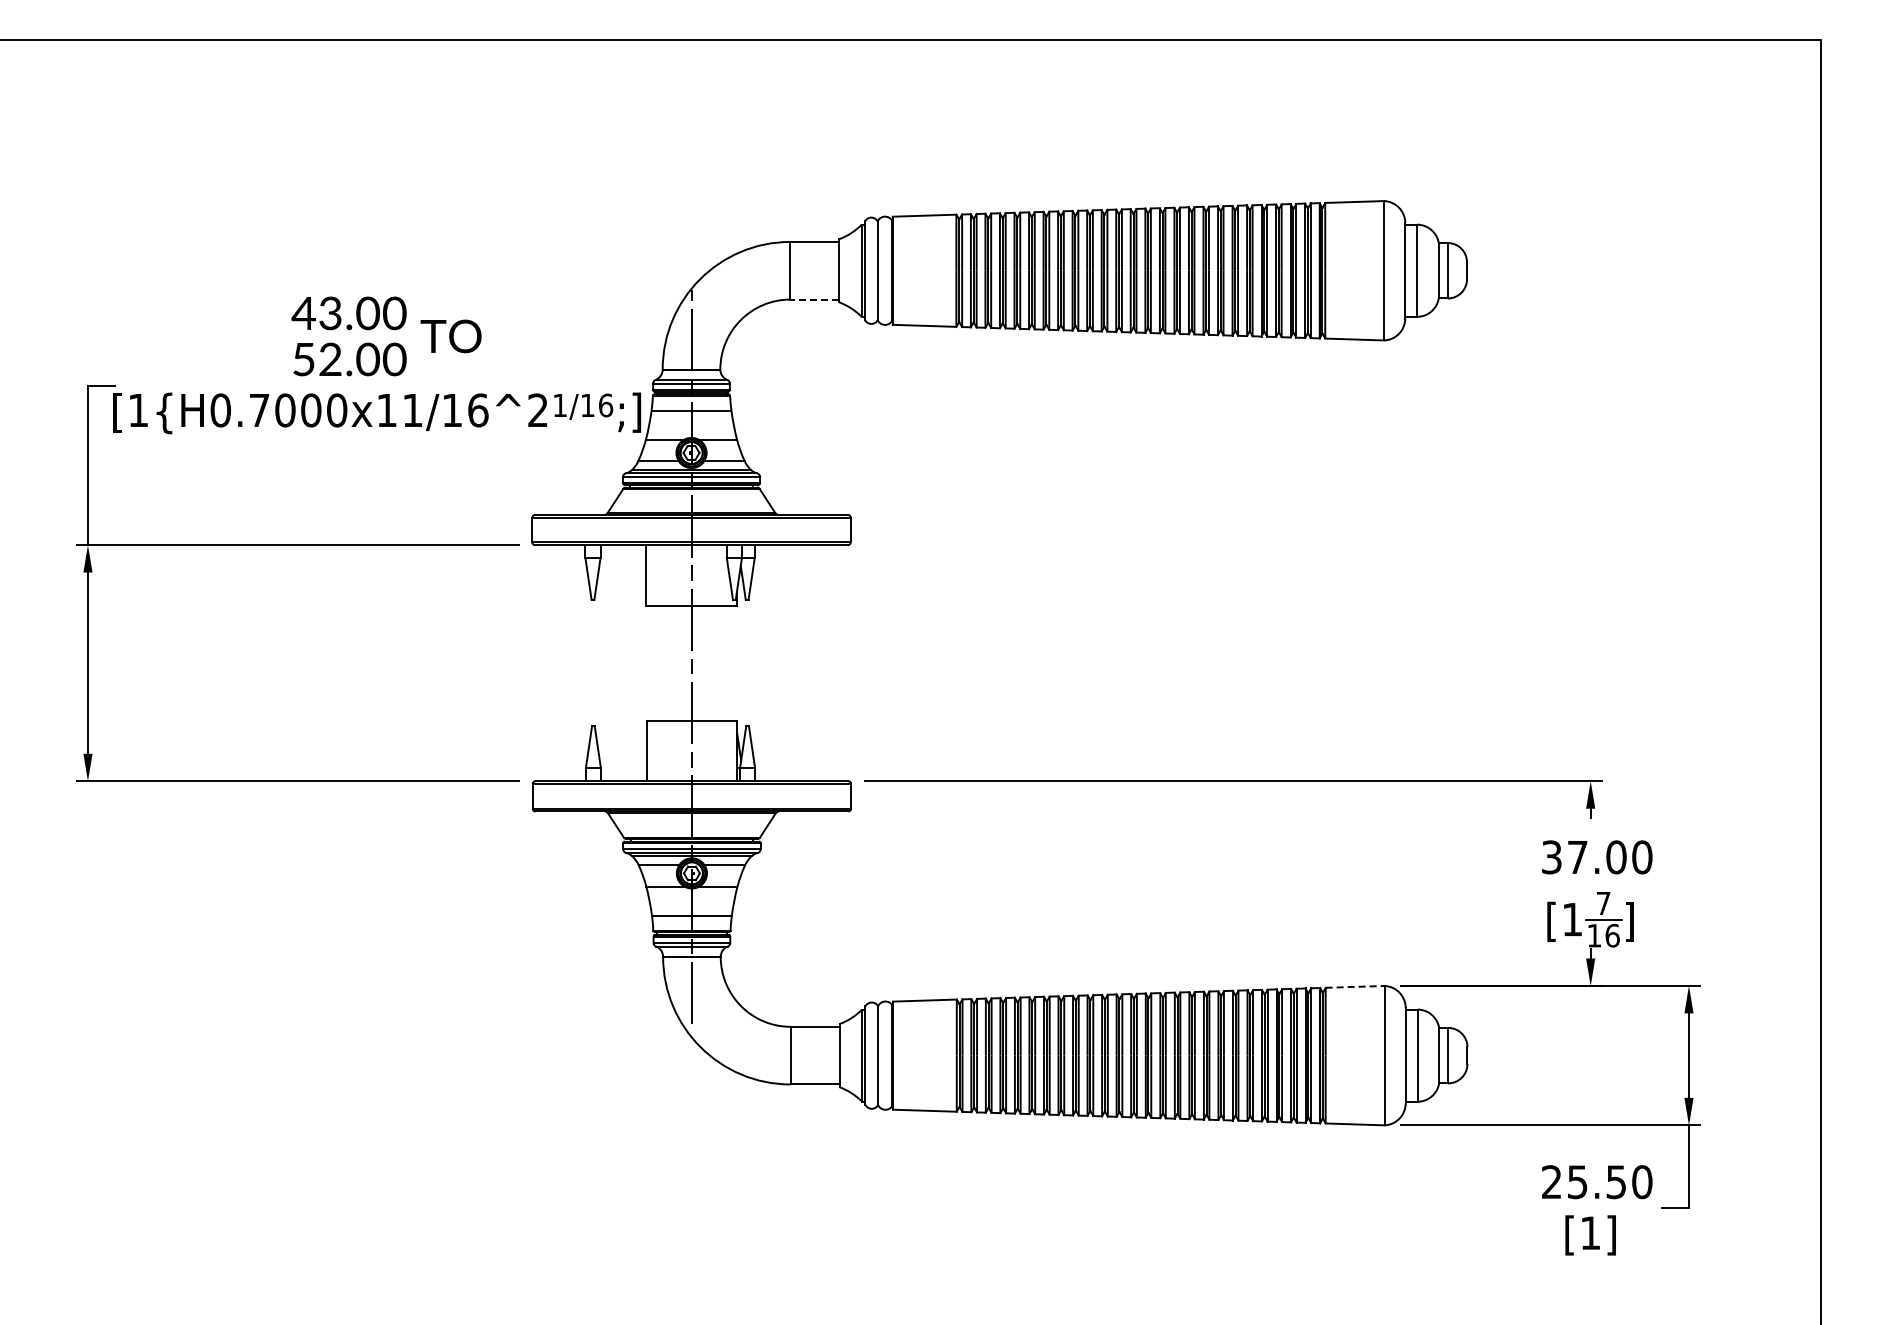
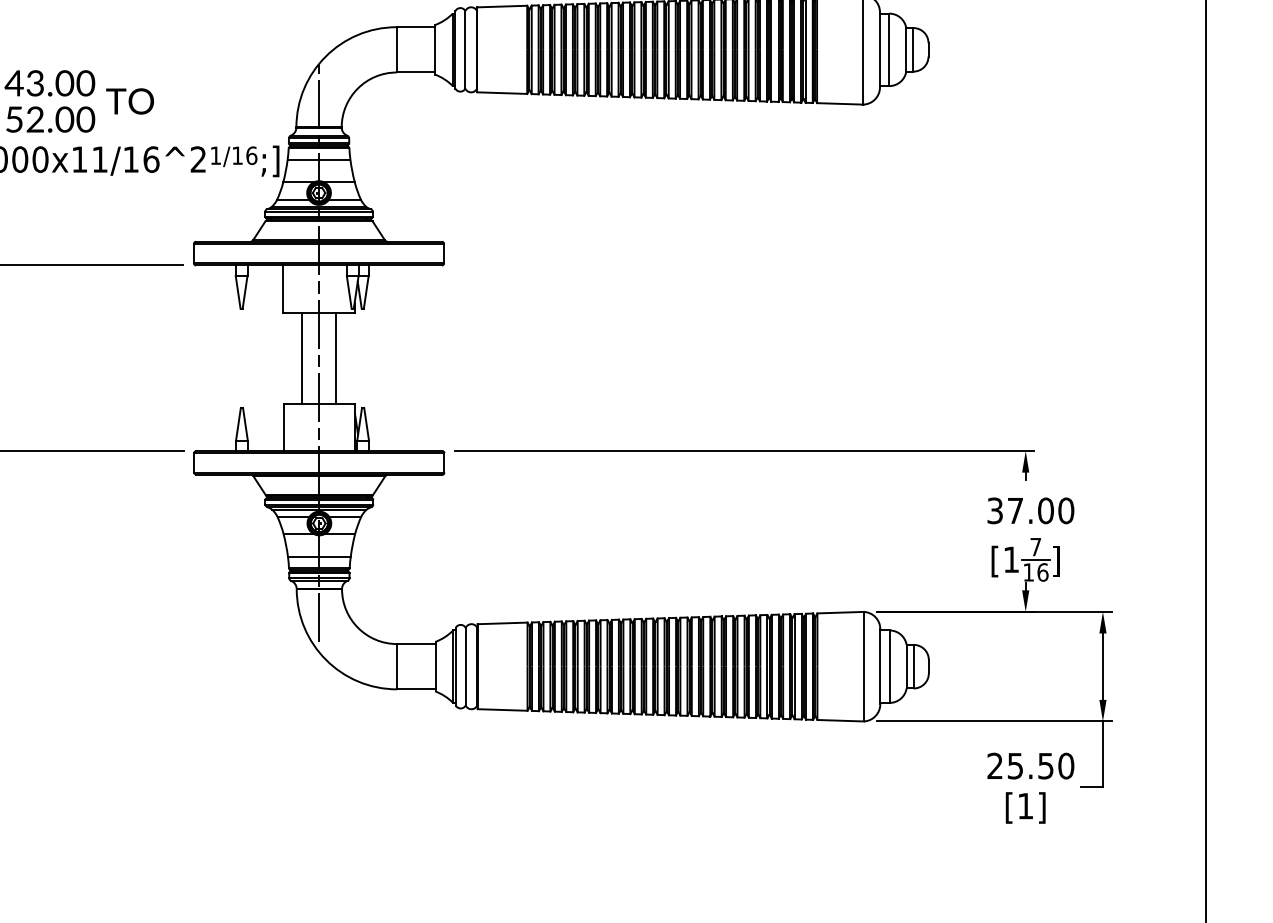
line: (814, 299) -> (415, 72), dashed -> solid
line: (669, 662) -> (301, 357), added
line: (713, 662) -> (336, 357), added
line: (1355, 986) -> (840, 612), dashed -> solid

